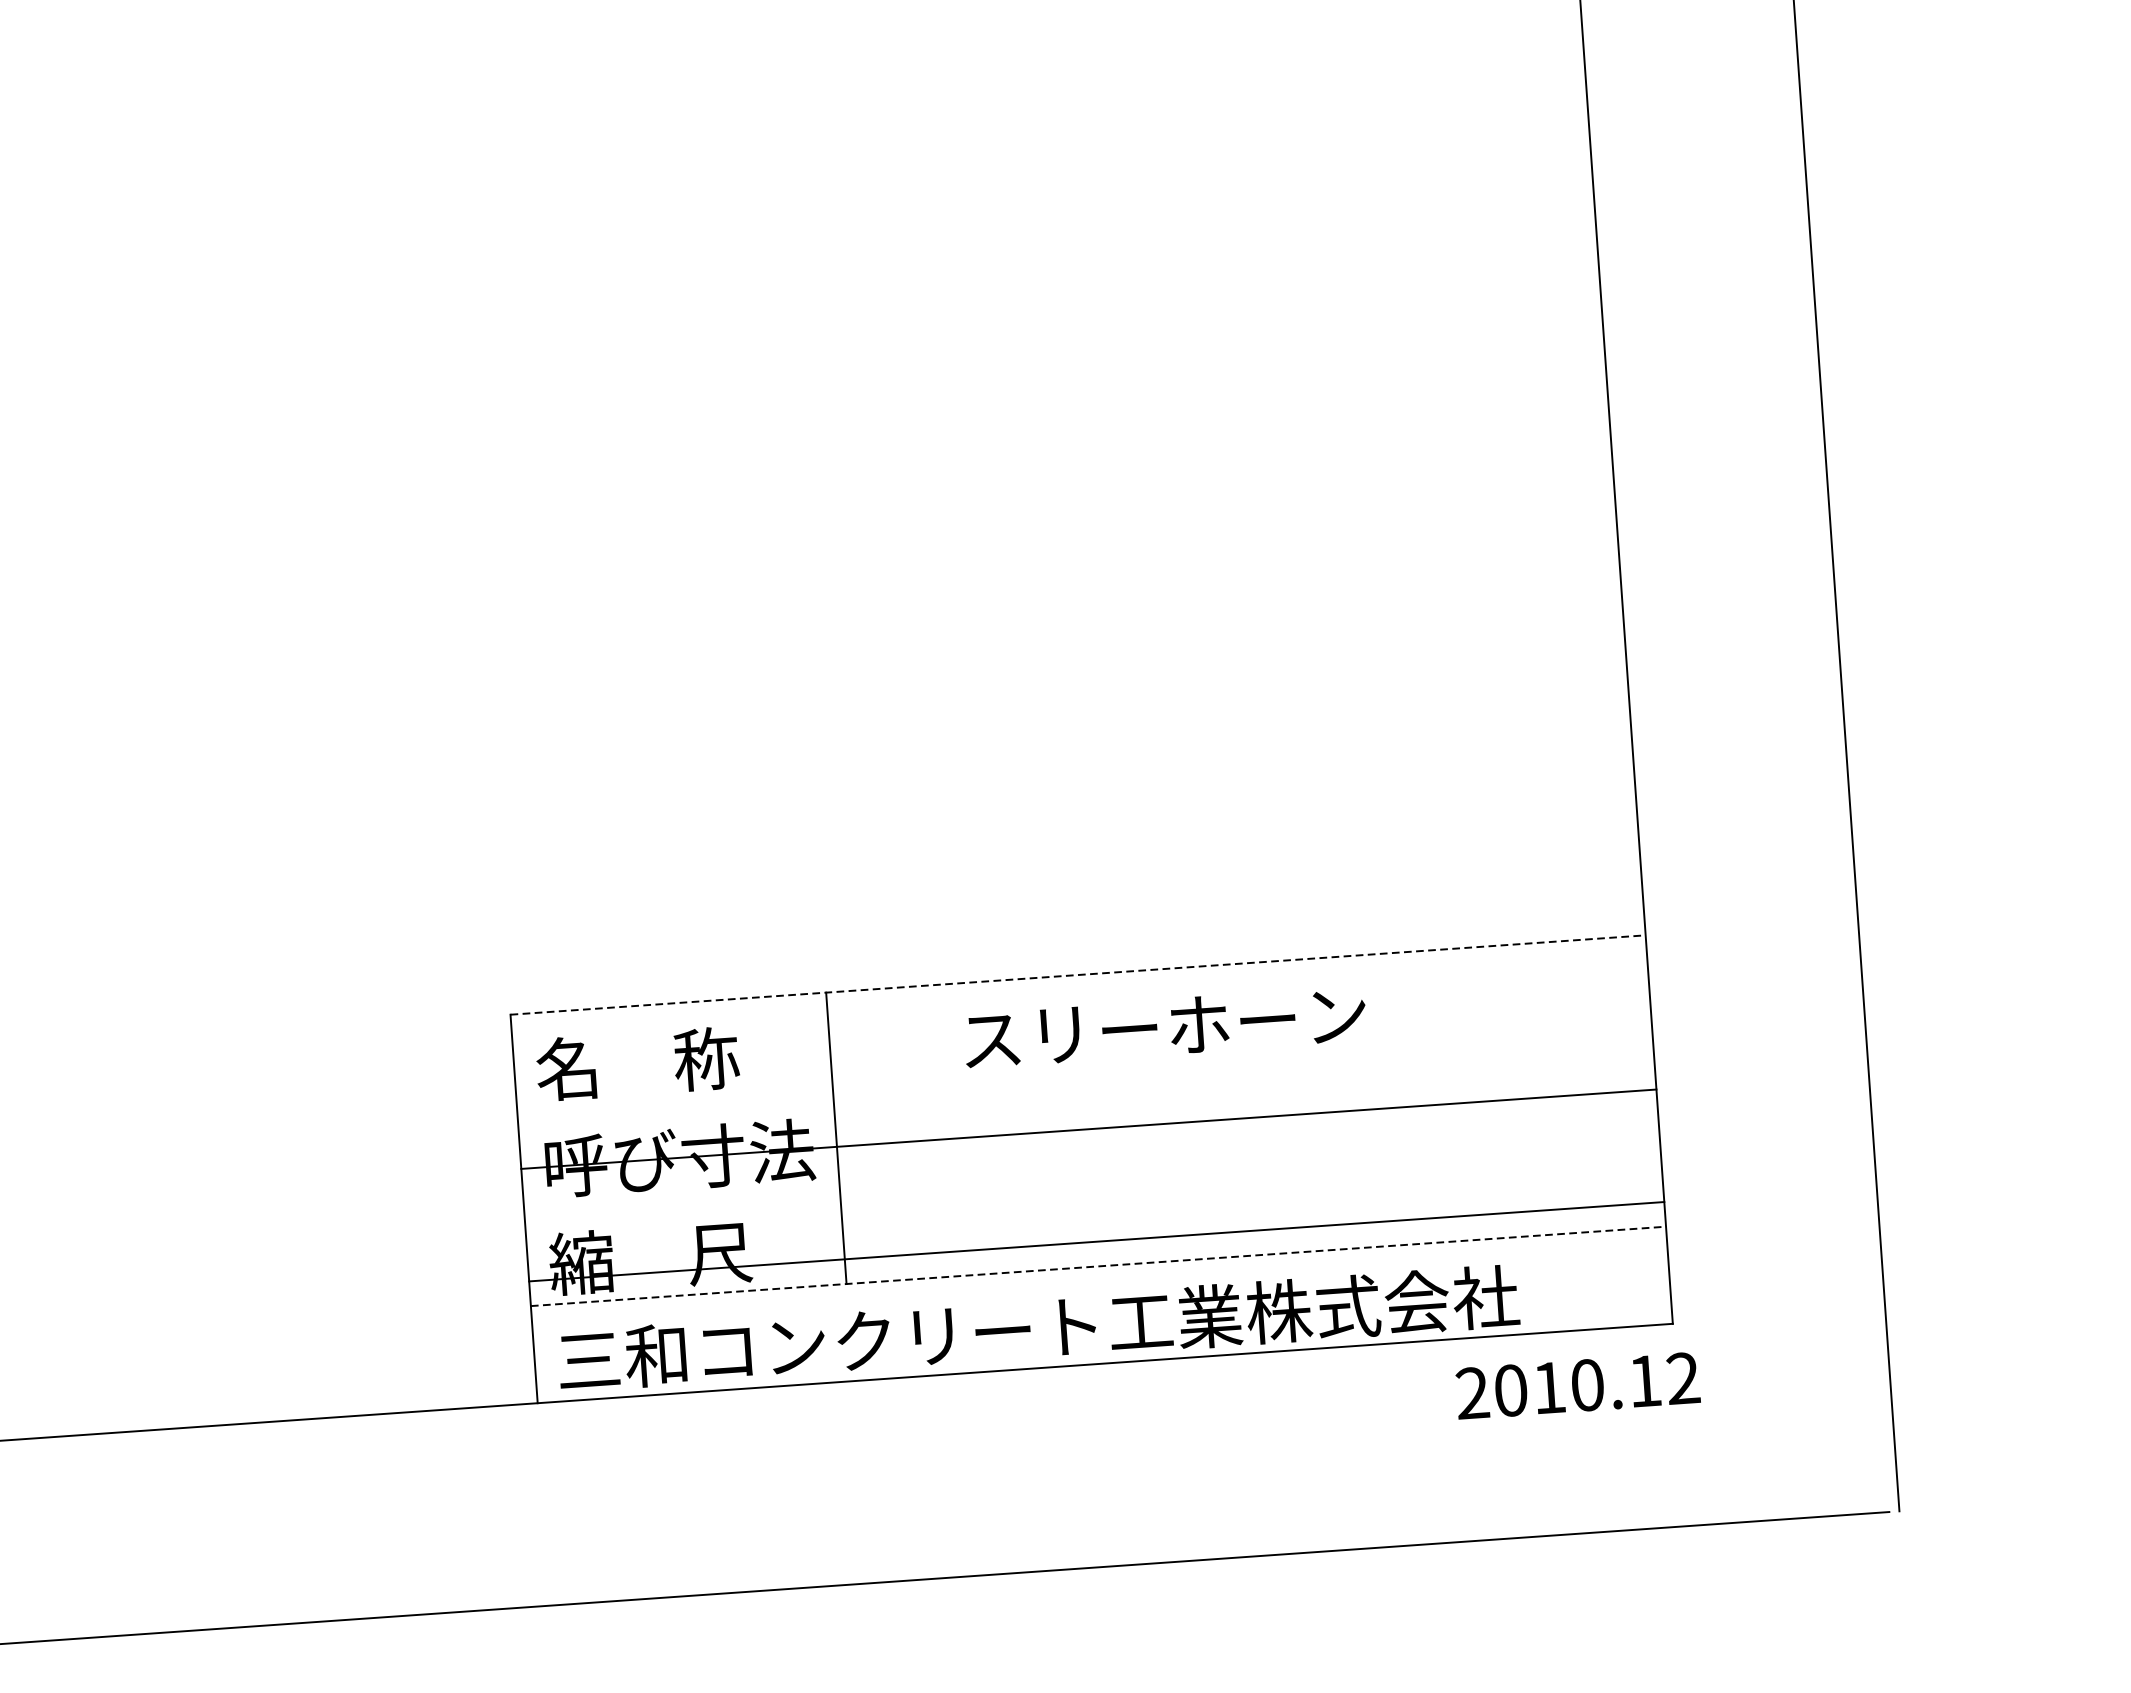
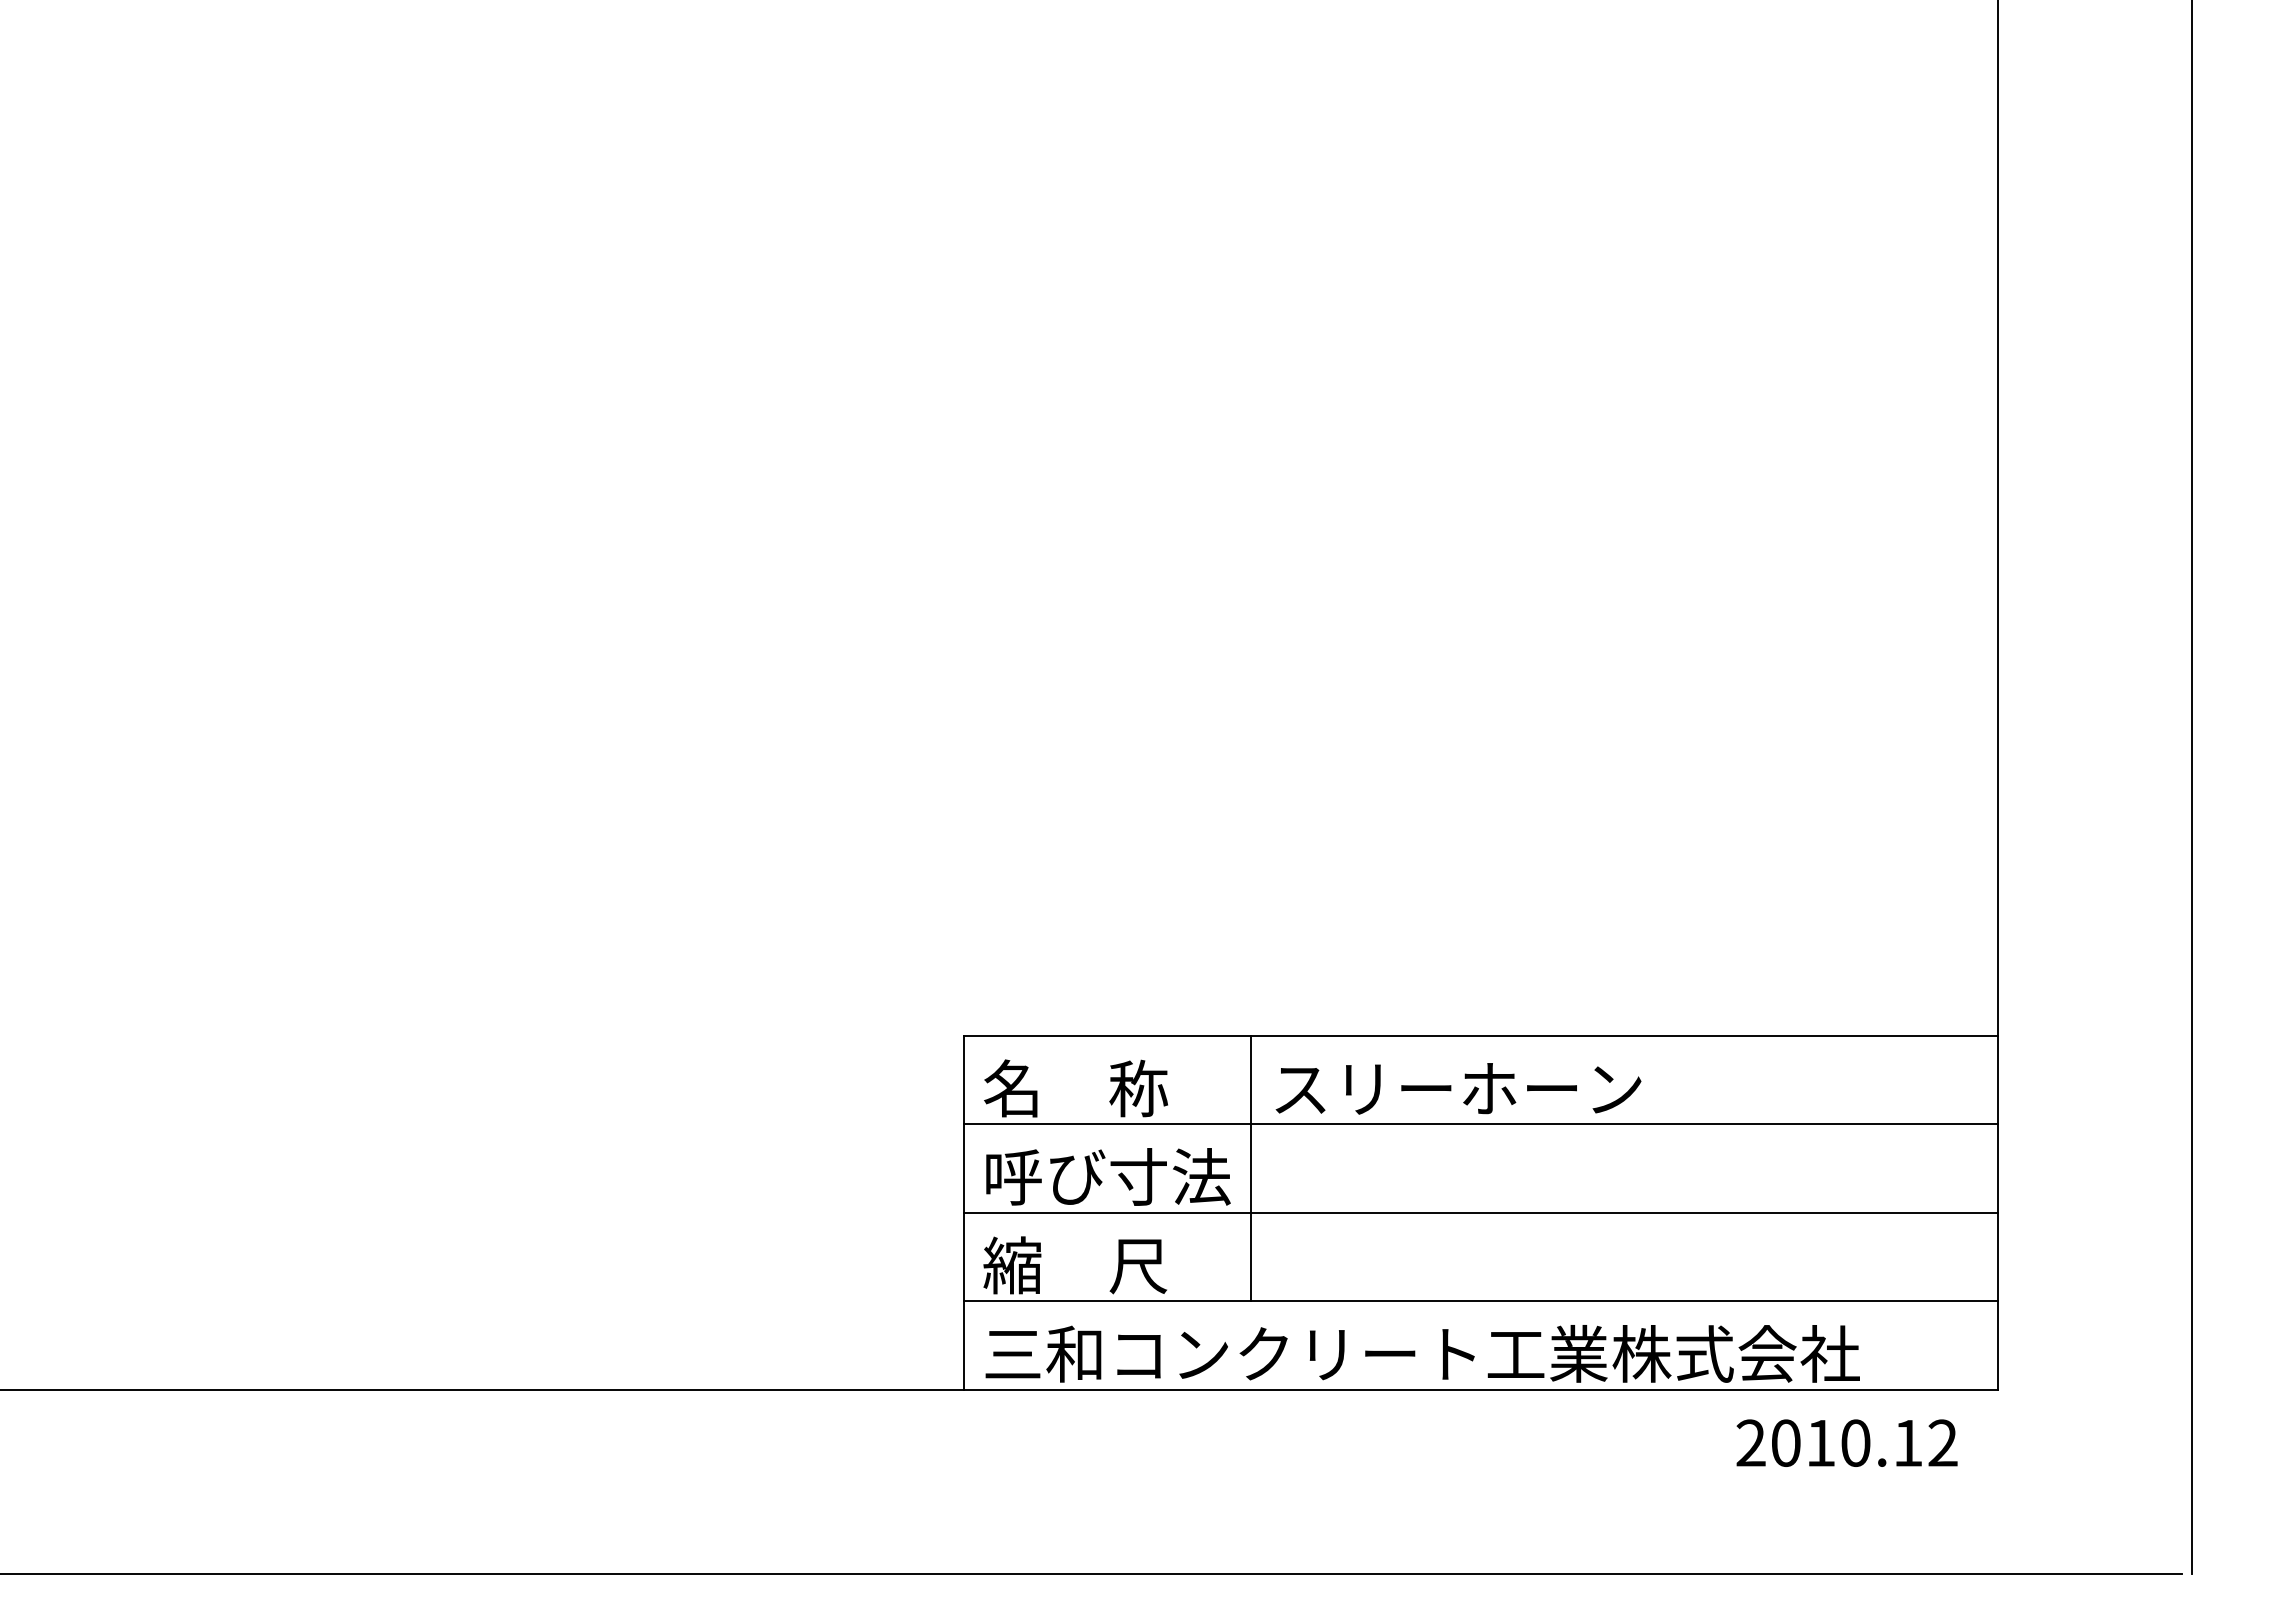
line: (1078, 974) -> (1481, 1035), dashed -> solid
text: (1165, 1026) -> (1458, 1088), moved
line: (1088, 1129) -> (1480, 1124), moved
line: (1096, 1241) -> (1480, 1212), moved
line: (1099, 1266) -> (1481, 1301), dashed -> solid
text: (1577, 1385) -> (1846, 1442), moved

